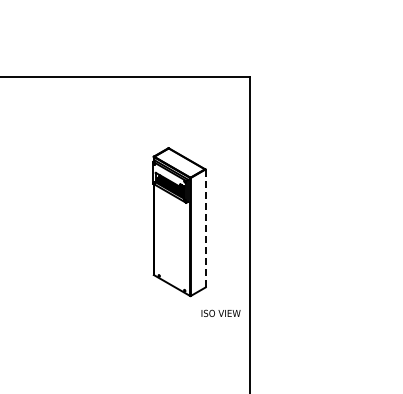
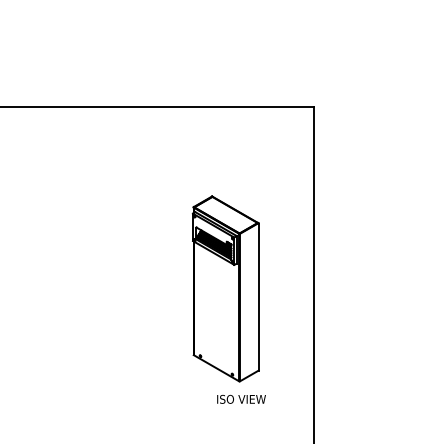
line: (205, 228) -> (258, 296), dashed -> solid
text: (220, 312) -> (240, 398), moved

